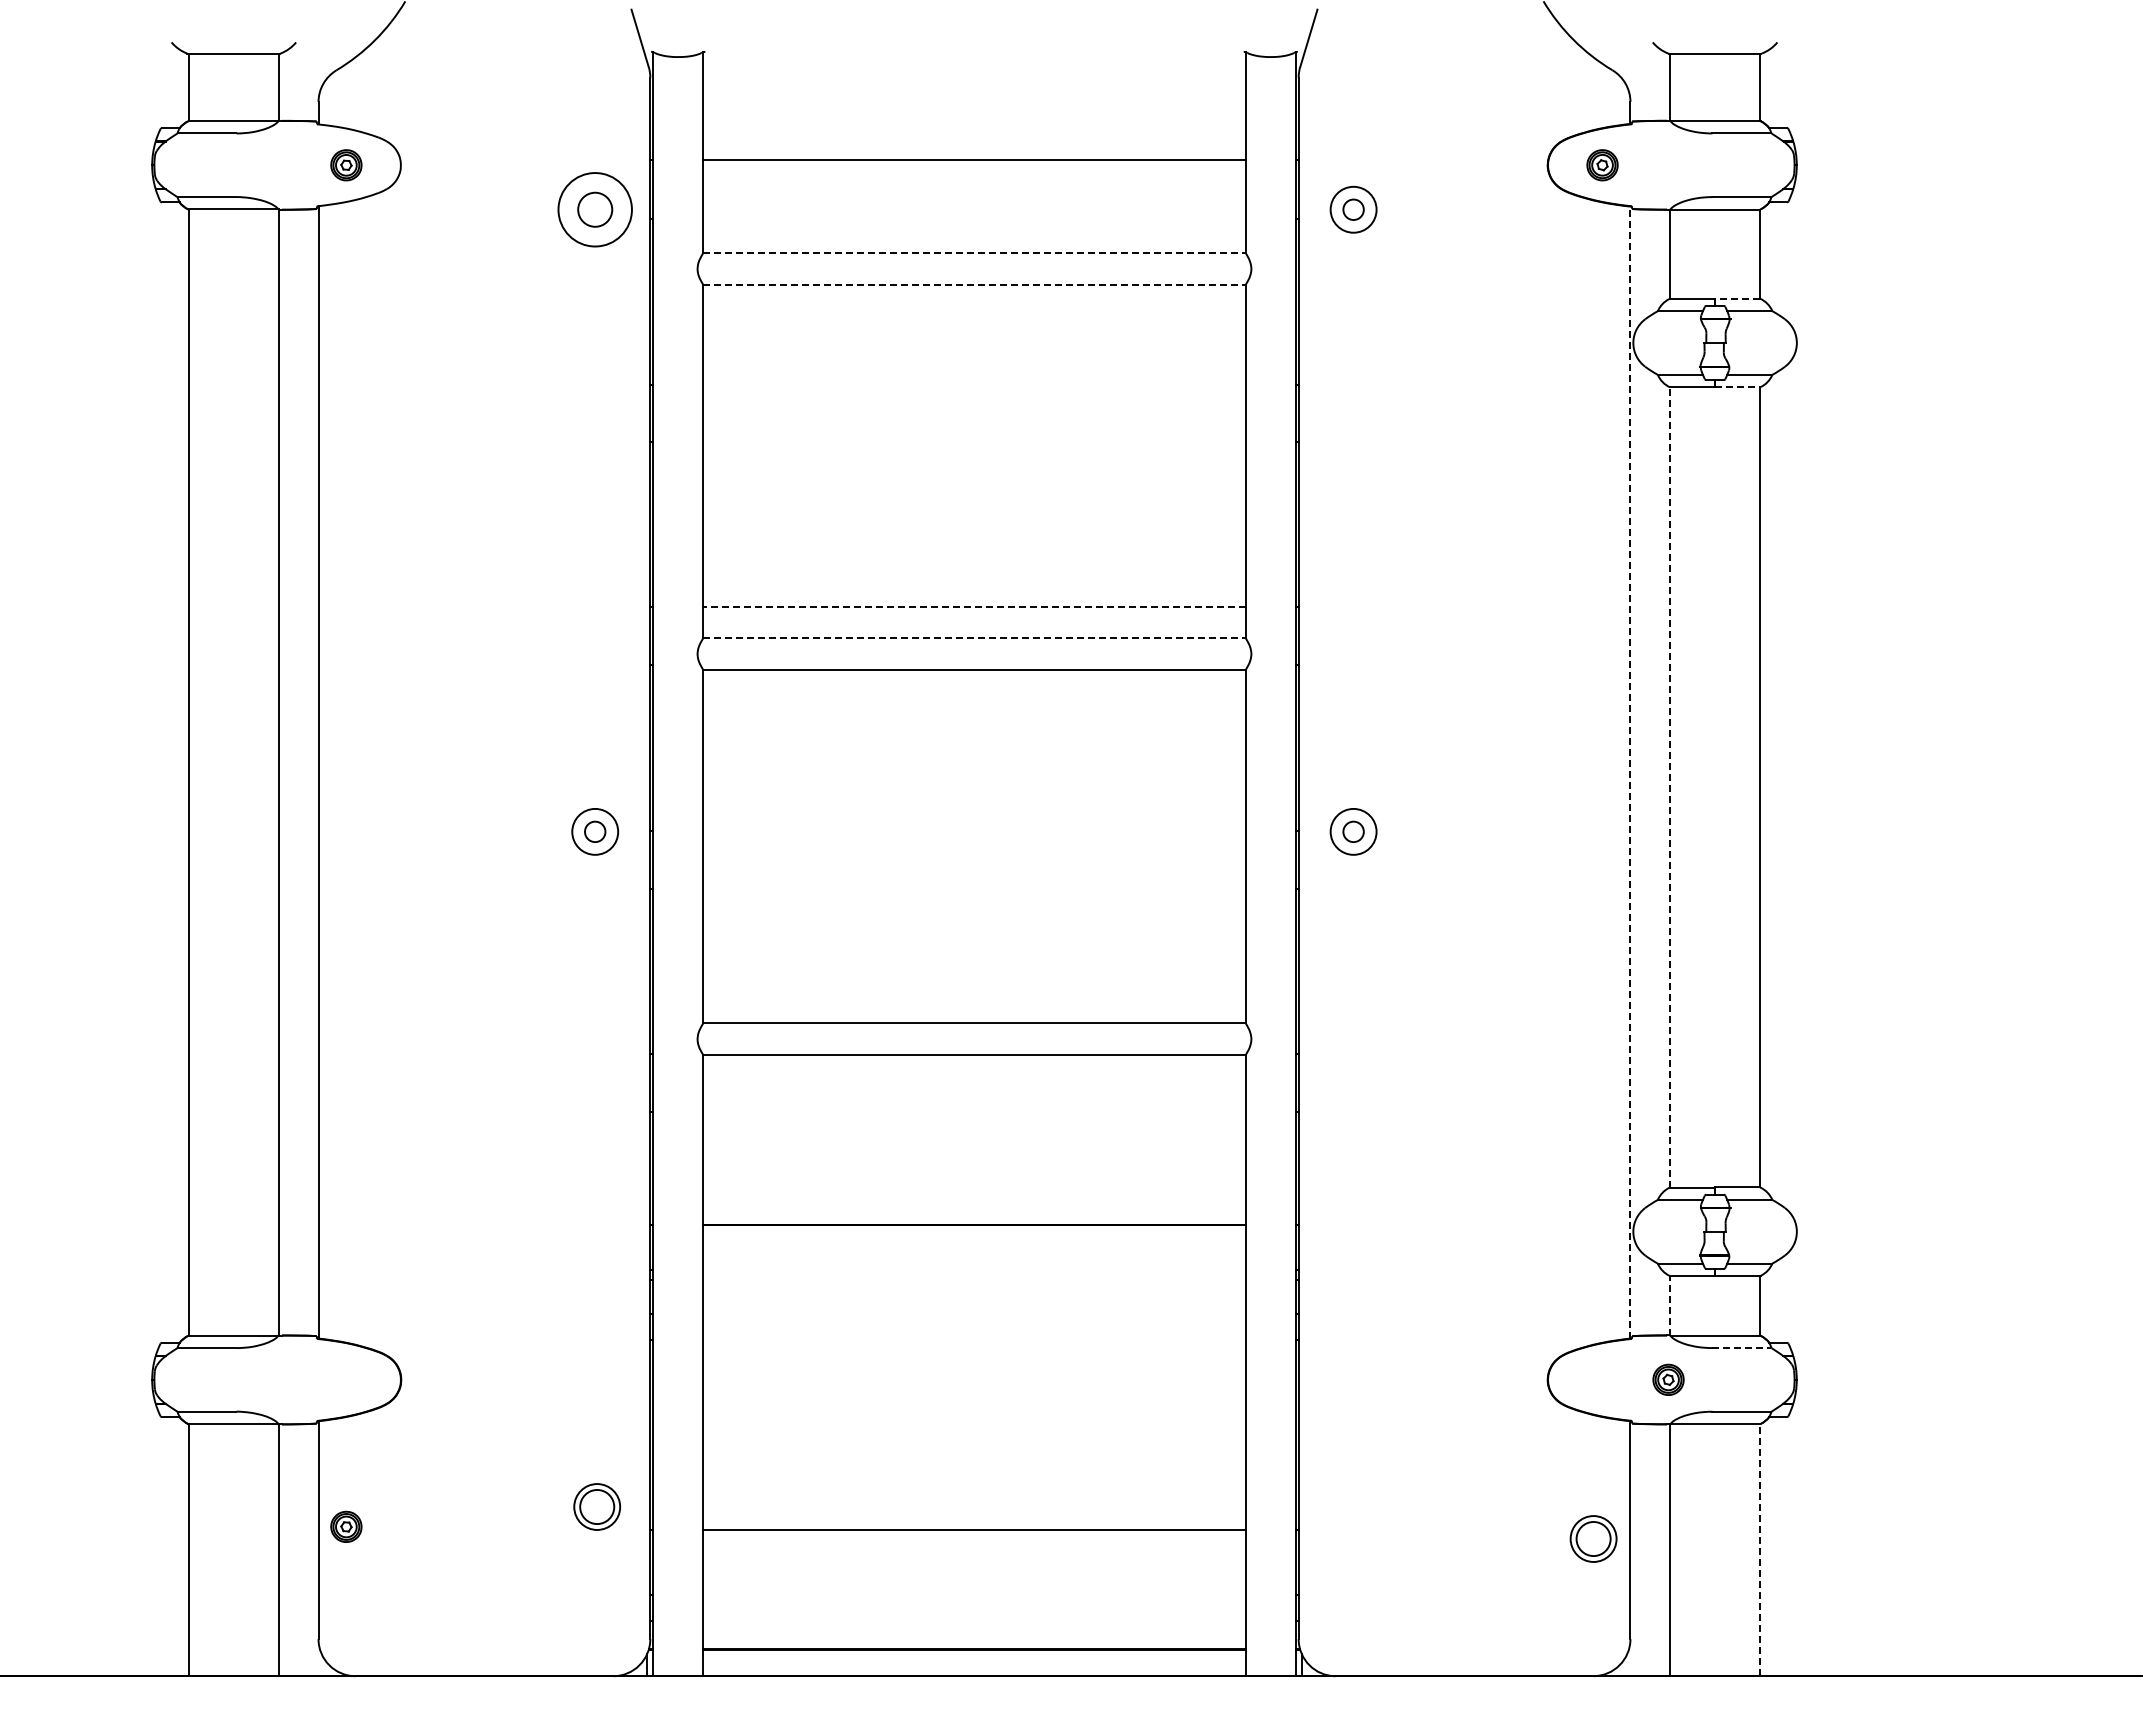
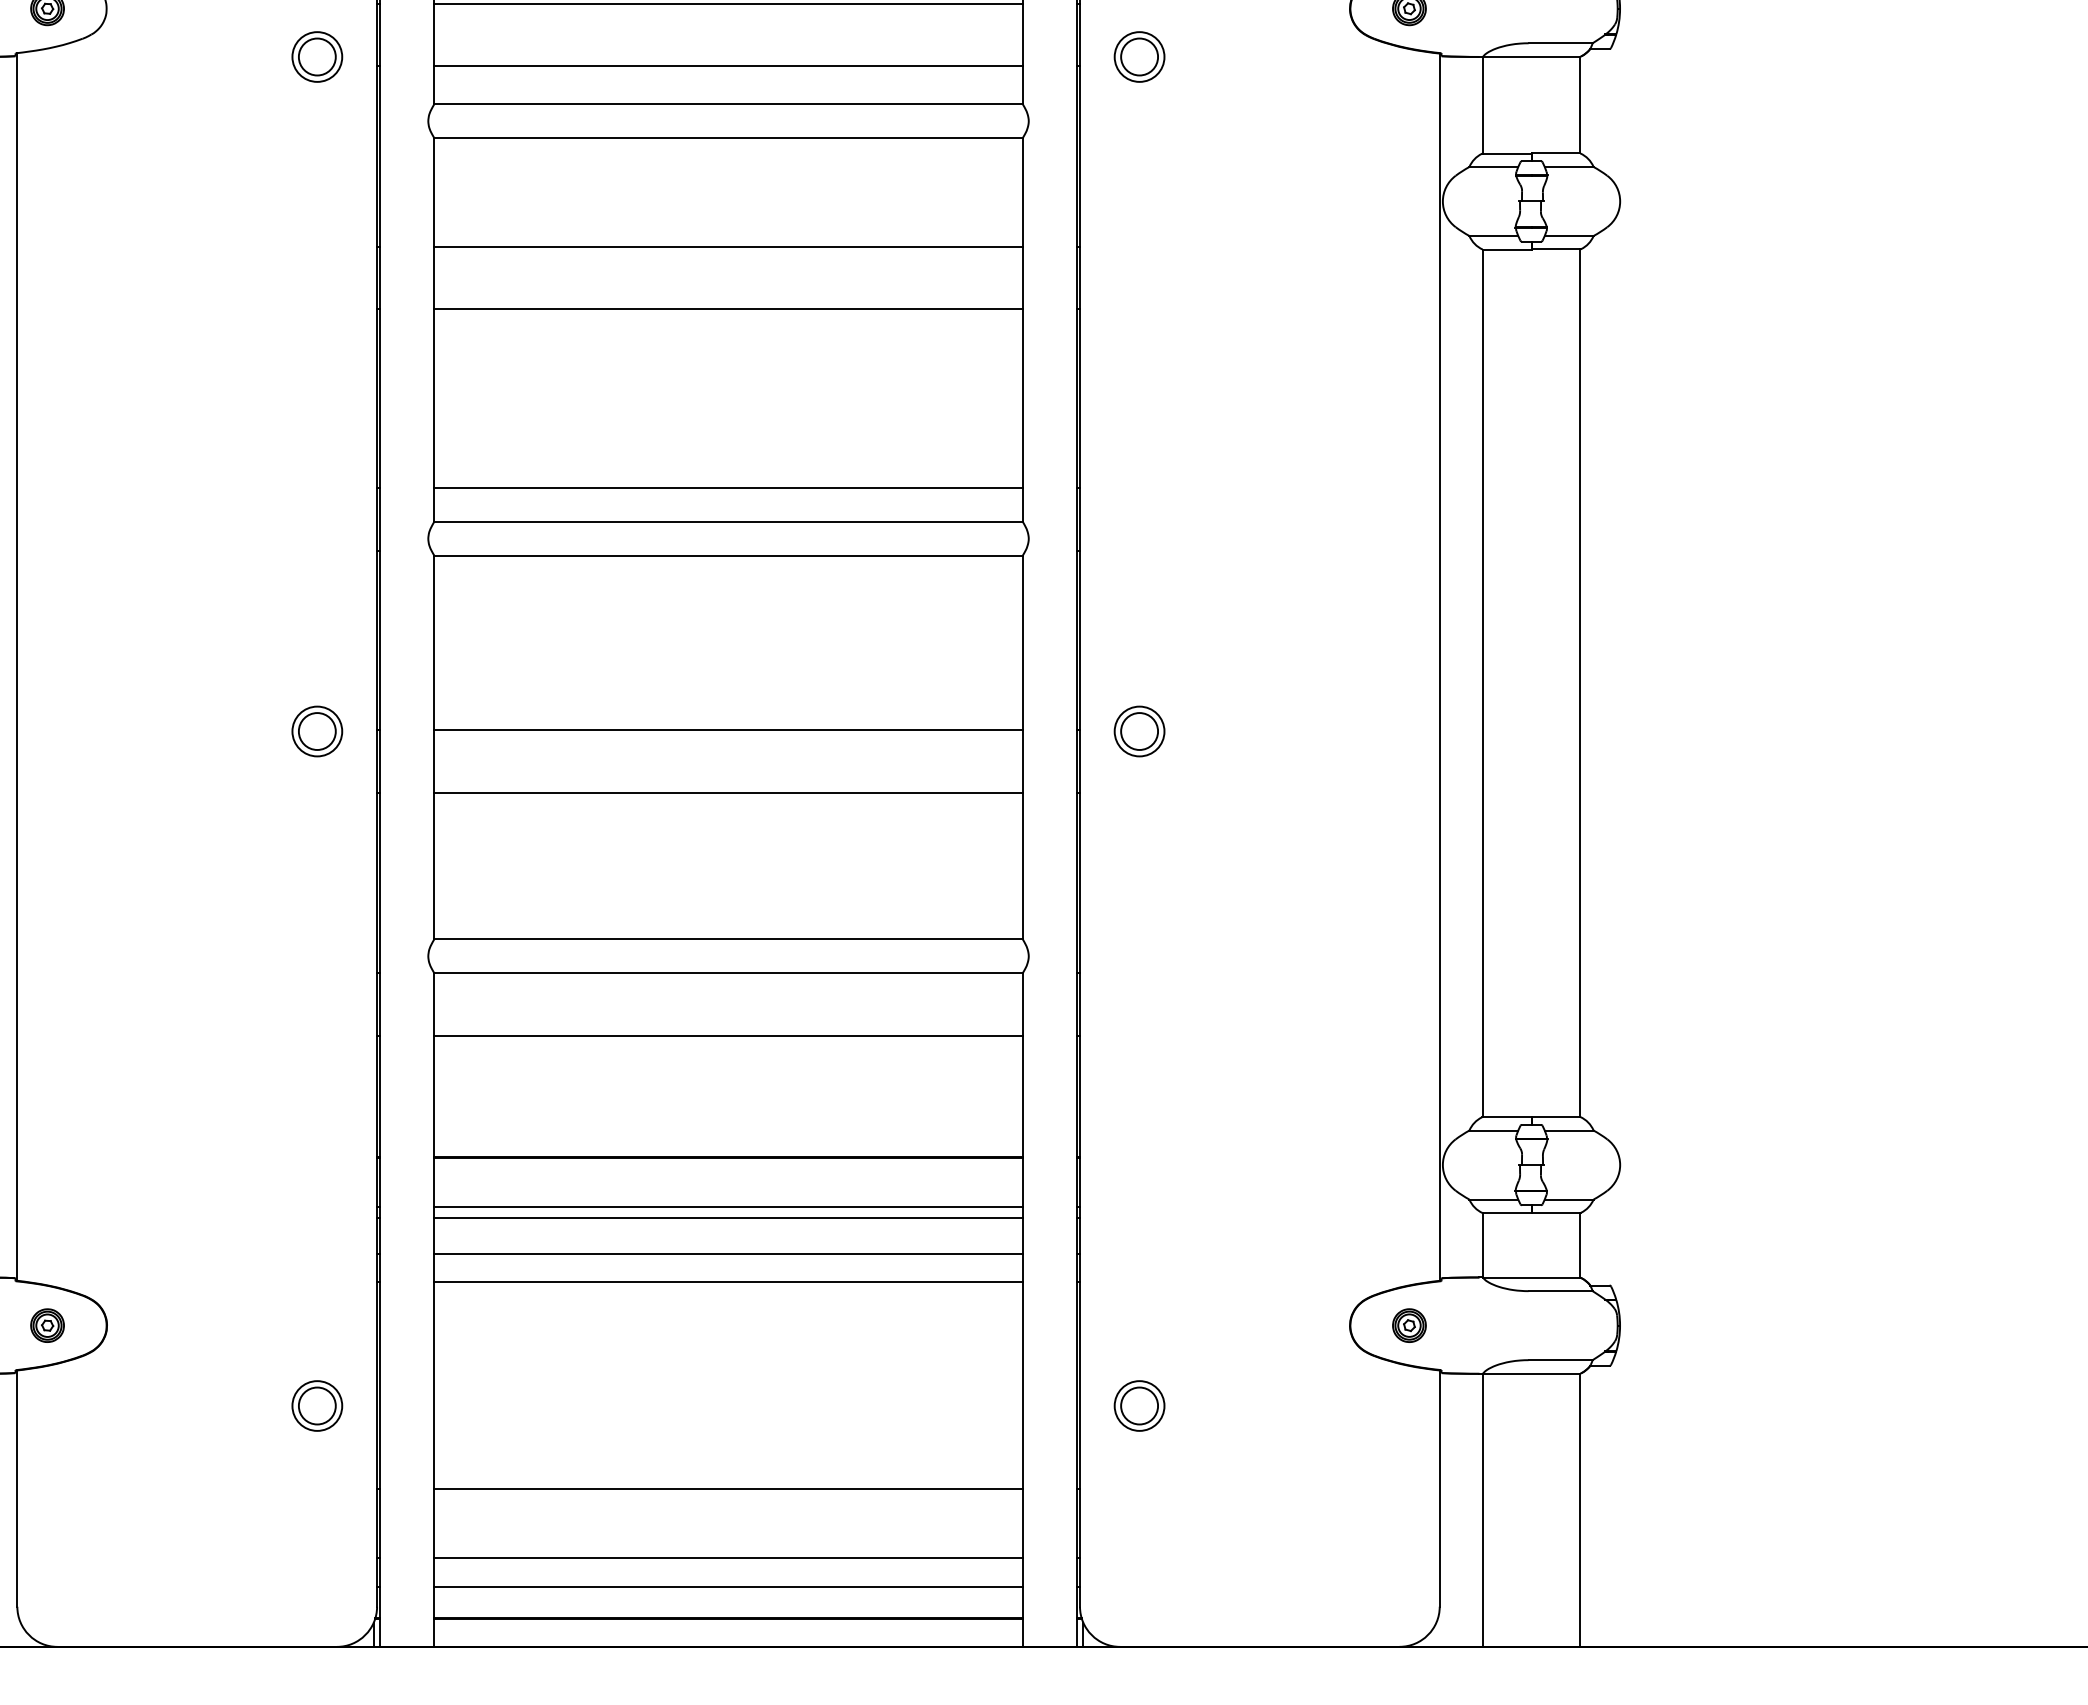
circle: (595, 209) -> (317, 56), size x0.62
circle: (1353, 209) -> (1139, 56), size x1.67
line: (974, 218) -> (728, 66), added
line: (975, 253) -> (729, 104), dashed -> solid
line: (975, 284) -> (729, 138), dashed -> solid
line: (1737, 298) -> (1555, 153), dashed -> solid
line: (974, 384) -> (728, 246), added
line: (1737, 387) -> (1555, 249), dashed -> solid
line: (974, 441) -> (728, 308), added
line: (974, 607) -> (728, 488), dashed -> solid
line: (975, 638) -> (729, 521), dashed -> solid
line: (1630, 772) -> (1439, 667), dashed -> solid
line: (1670, 787) -> (1483, 683), dashed -> solid
line: (974, 830) -> (728, 730), added
circle: (595, 831) -> (317, 731), size x1.67
circle: (1353, 831) -> (1139, 731), size x1.67
line: (974, 888) -> (728, 792), added
line: (974, 1112) -> (728, 1035), added
line: (974, 1270) -> (728, 1207), added
line: (974, 1280) -> (728, 1217), added
line: (1670, 1305) -> (1483, 1245), dashed -> solid
line: (974, 1313) -> (728, 1253), added
line: (974, 1339) -> (728, 1281), added
line: (1741, 1348) -> (1560, 1291), dashed -> solid
part: (1668, 1379) -> (1409, 1325), moved
part: (597, 1506) -> (317, 1405), moved
part: (346, 1526) -> (47, 1325), moved
part: (1593, 1538) -> (1139, 1405), moved
line: (1759, 1550) -> (1579, 1510), dashed -> solid
line: (974, 1594) -> (728, 1558), added
line: (974, 1620) -> (728, 1586), added

